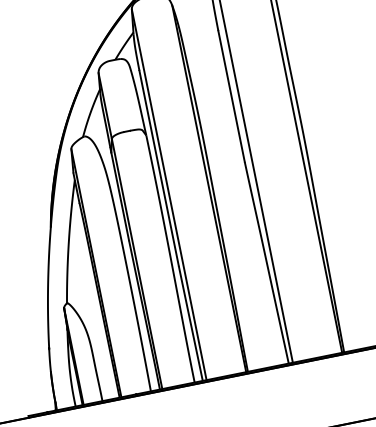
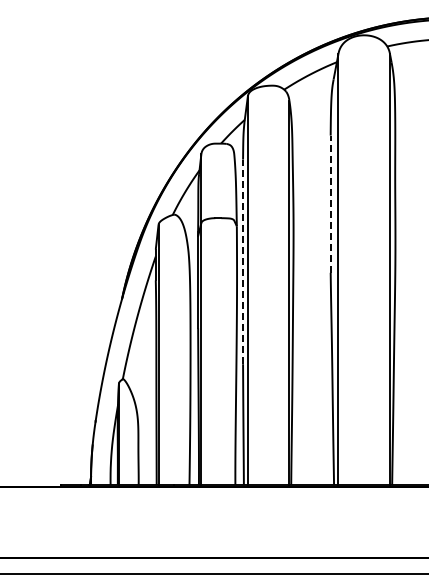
line: (231, 96) -> (330, 204), solid -> dashed
line: (159, 167) -> (243, 261), solid -> dashed

